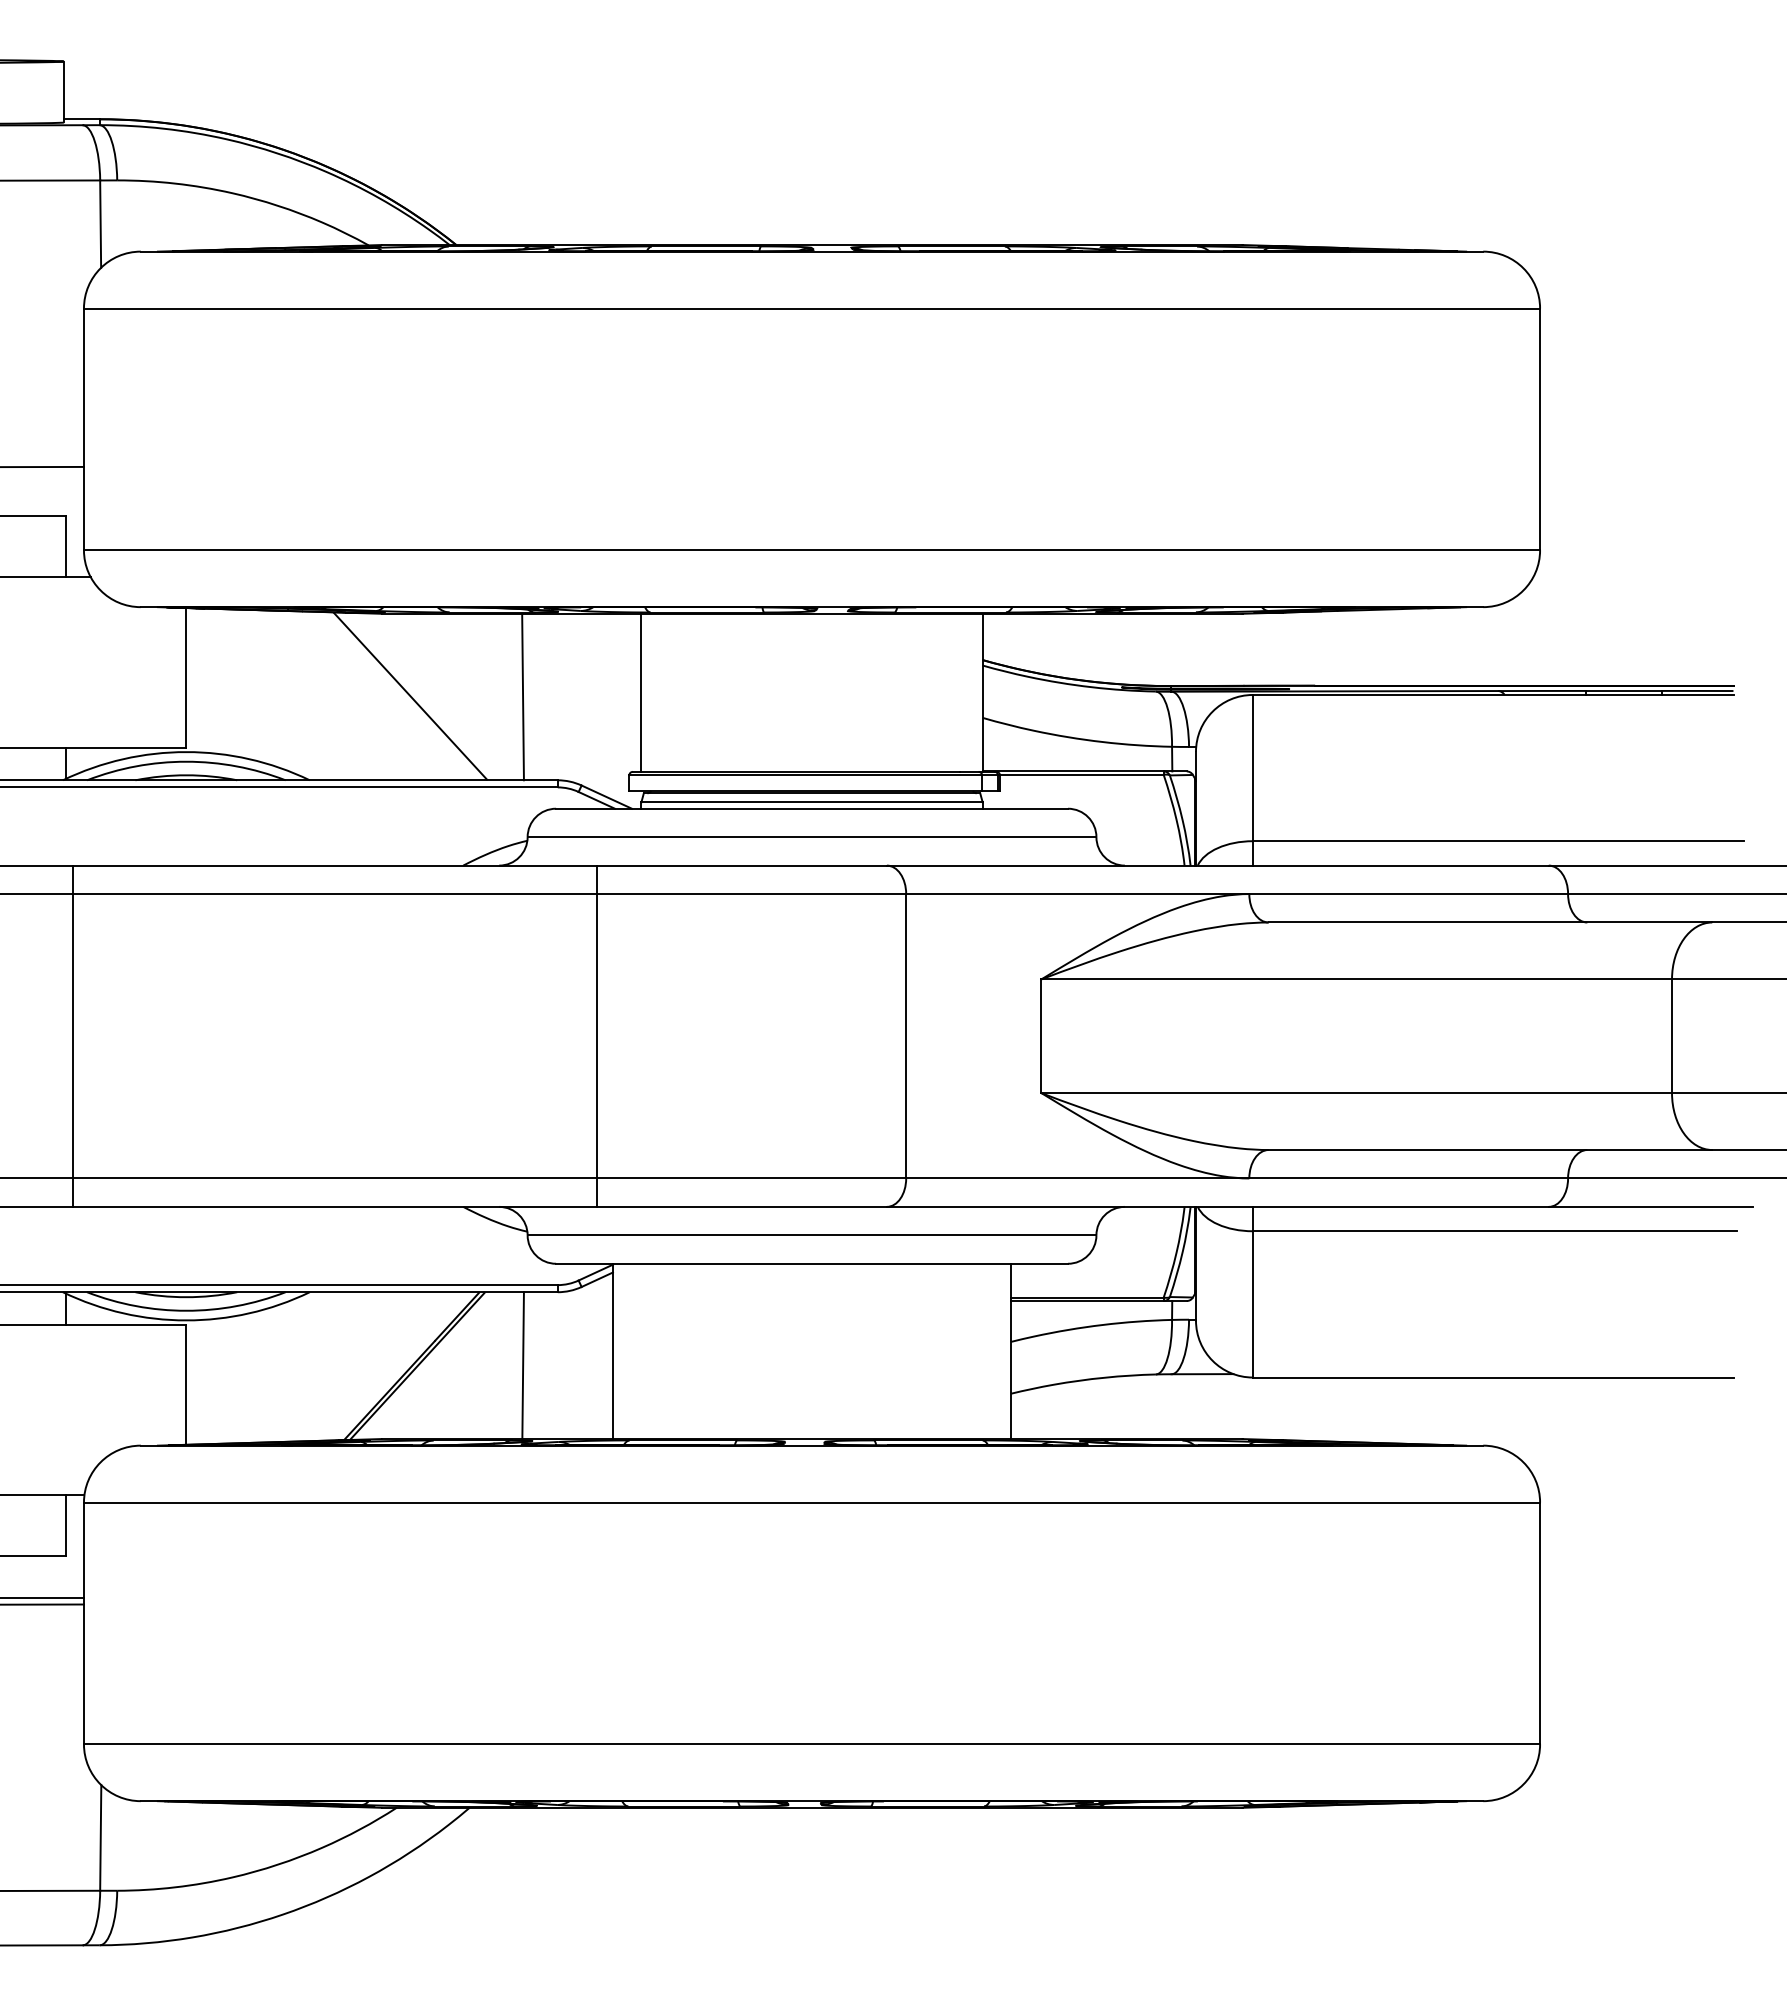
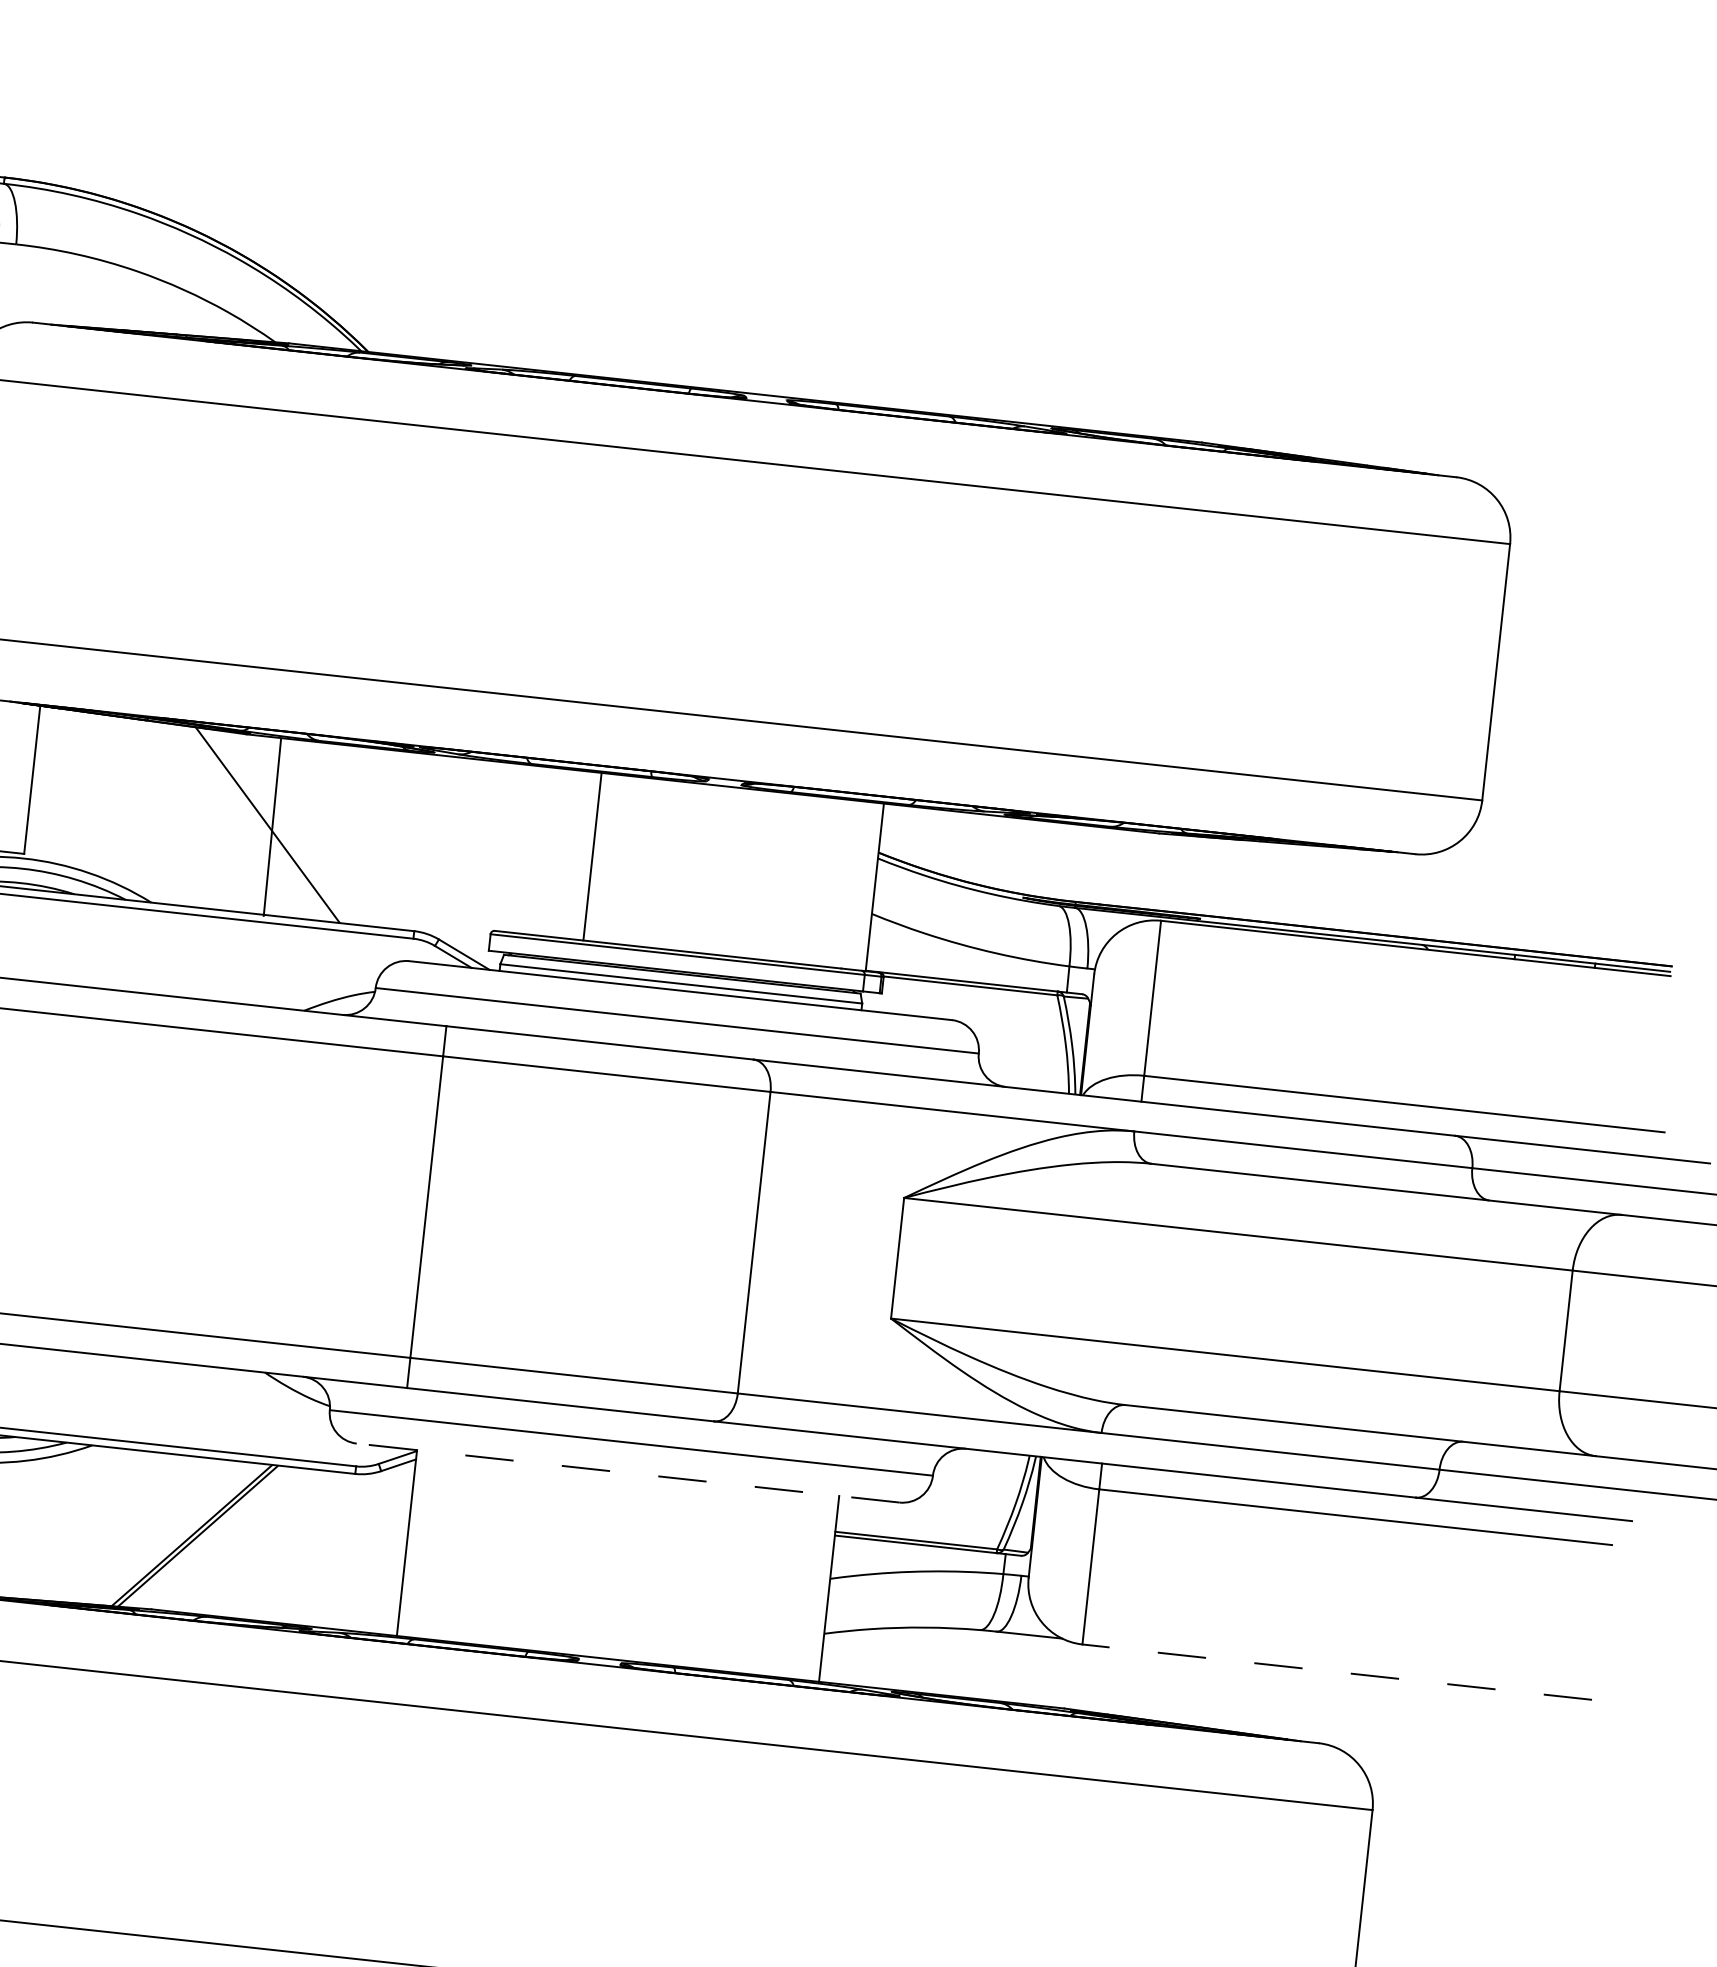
line: (641, 692) -> (592, 856), moved
line: (522, 696) -> (271, 826), moved
line: (812, 1263) -> (628, 1472), solid -> dashed
line: (522, 1365) -> (309, 1547), removed
line: (1492, 1377) -> (1336, 1672), solid -> dashed

